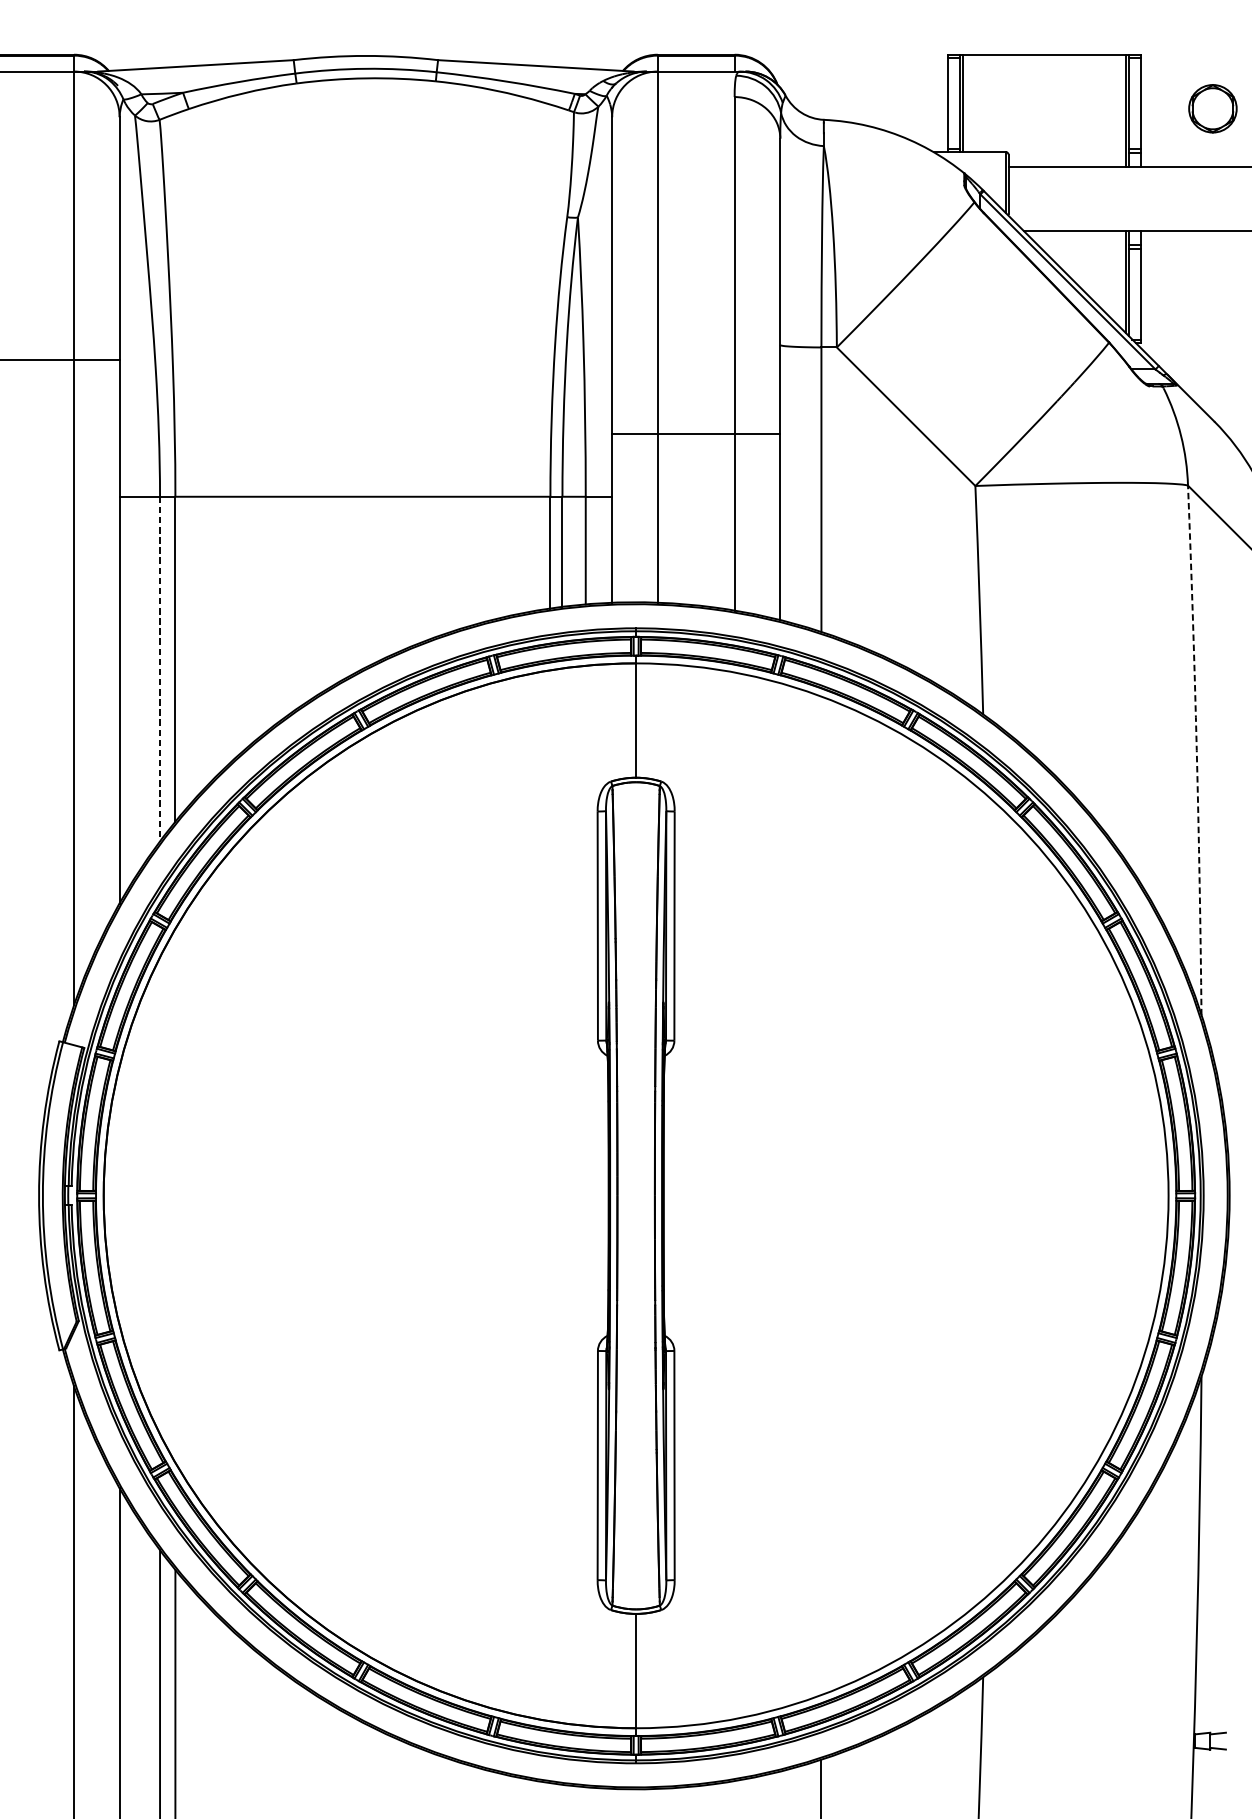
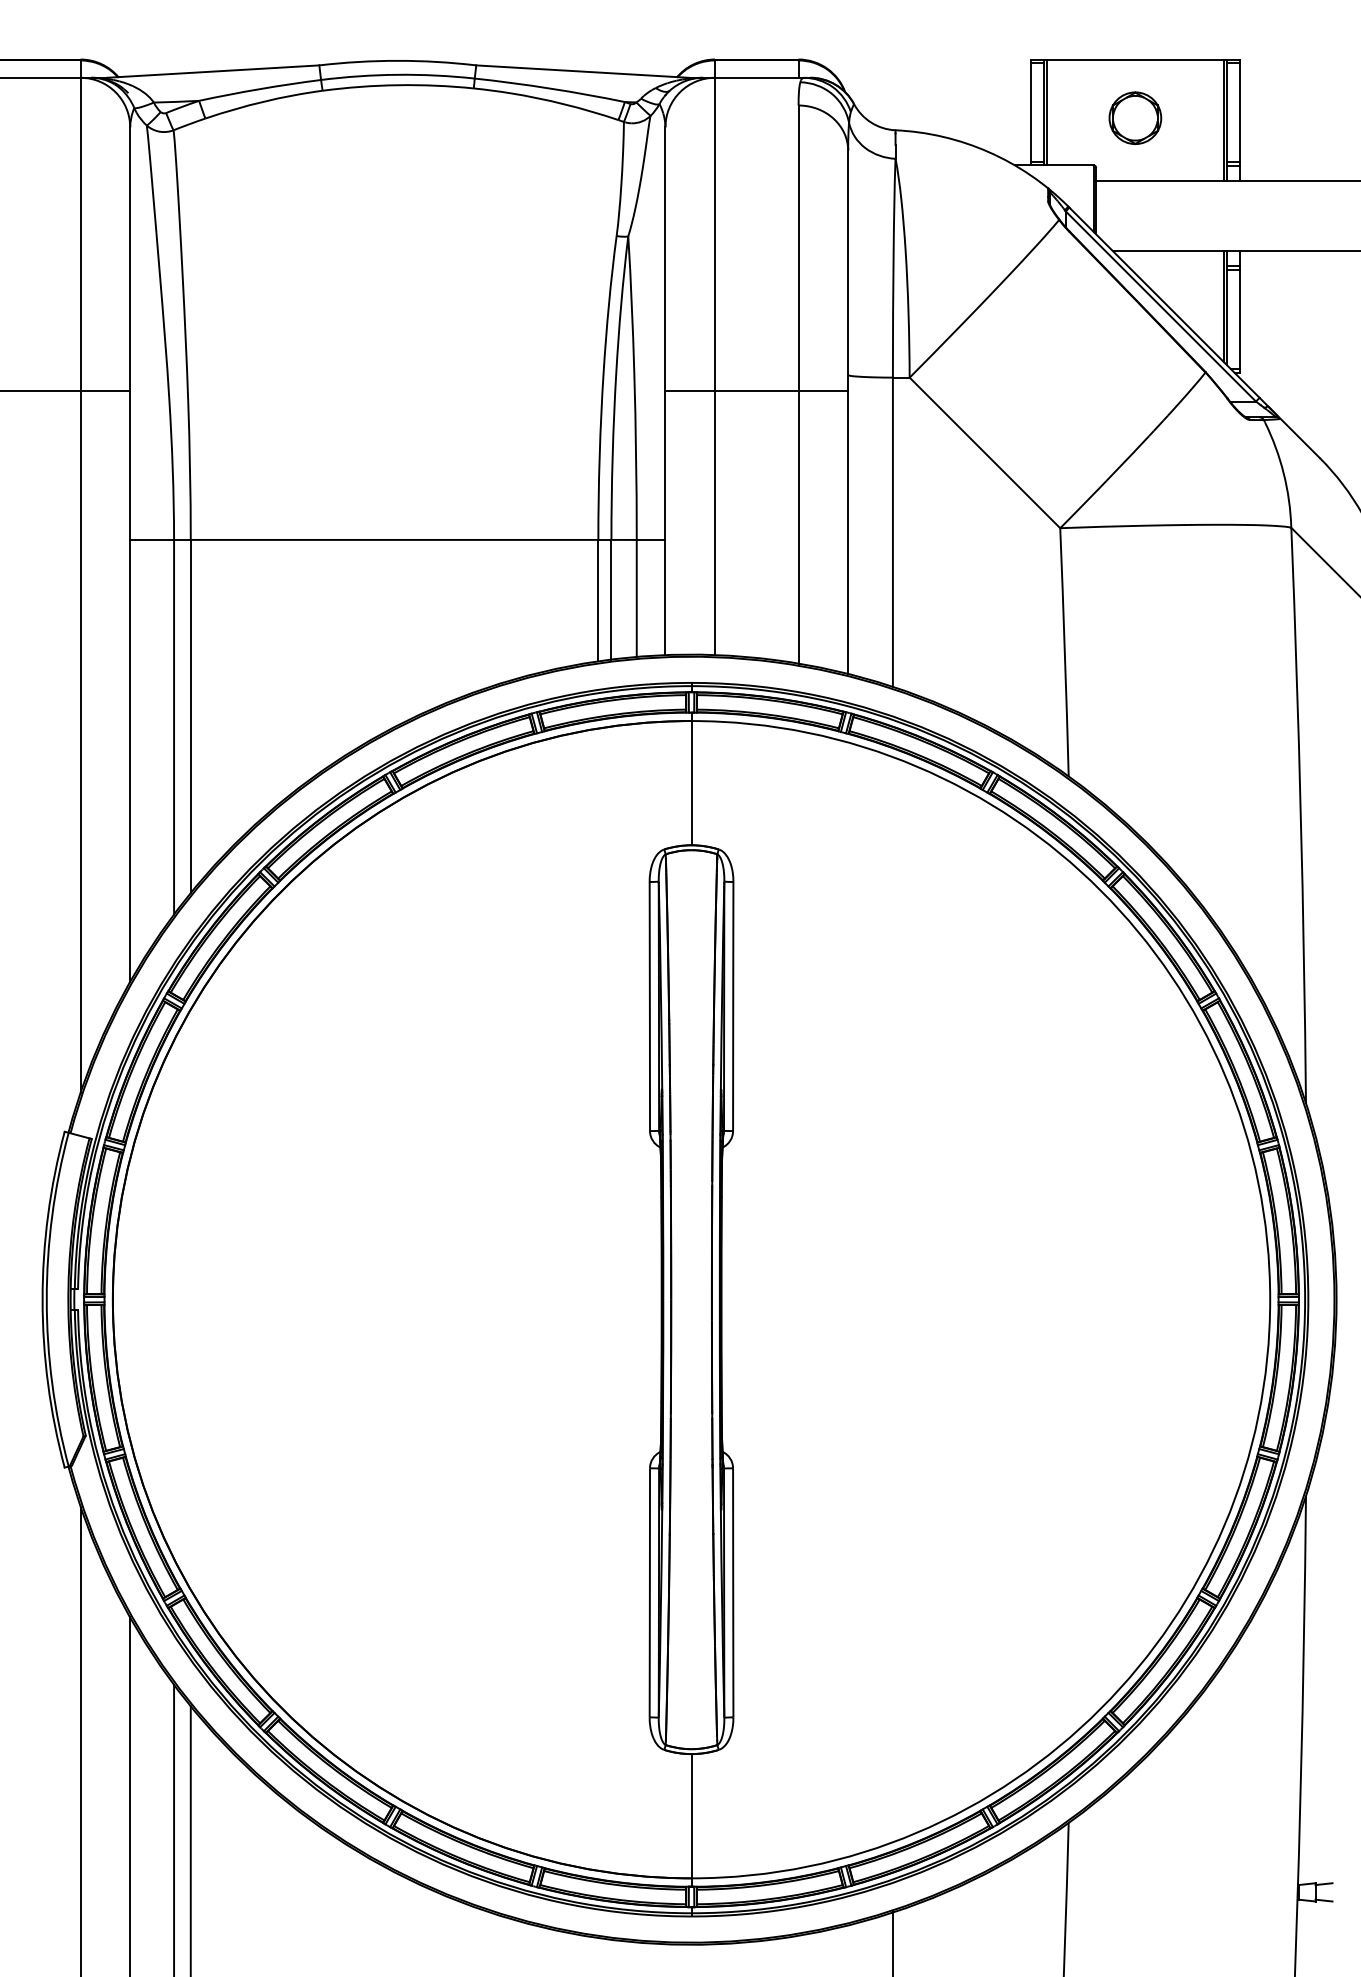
part: (1213, 109) -> (1135, 118), moved
line: (695, 434) -> (756, 391), moved
line: (160, 669) -> (174, 727), dashed -> solid
arc: (1196, 750) -> (1300, 815), dashed -> solid

